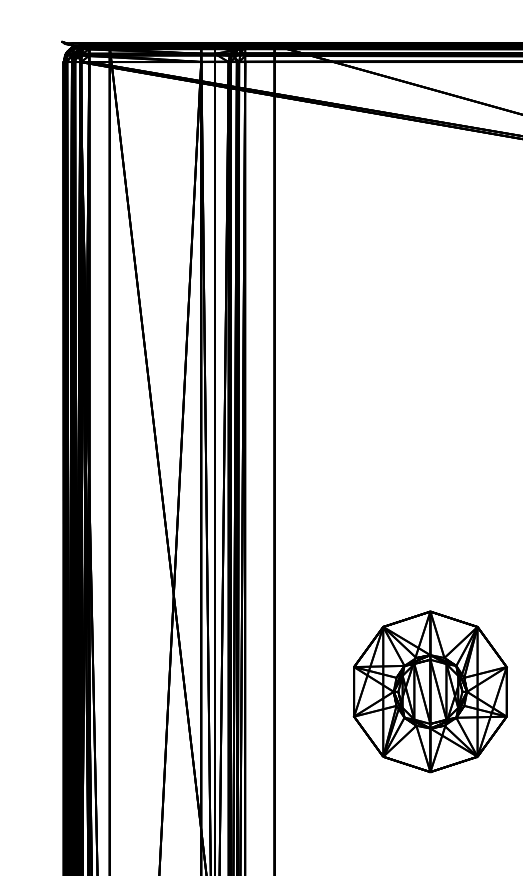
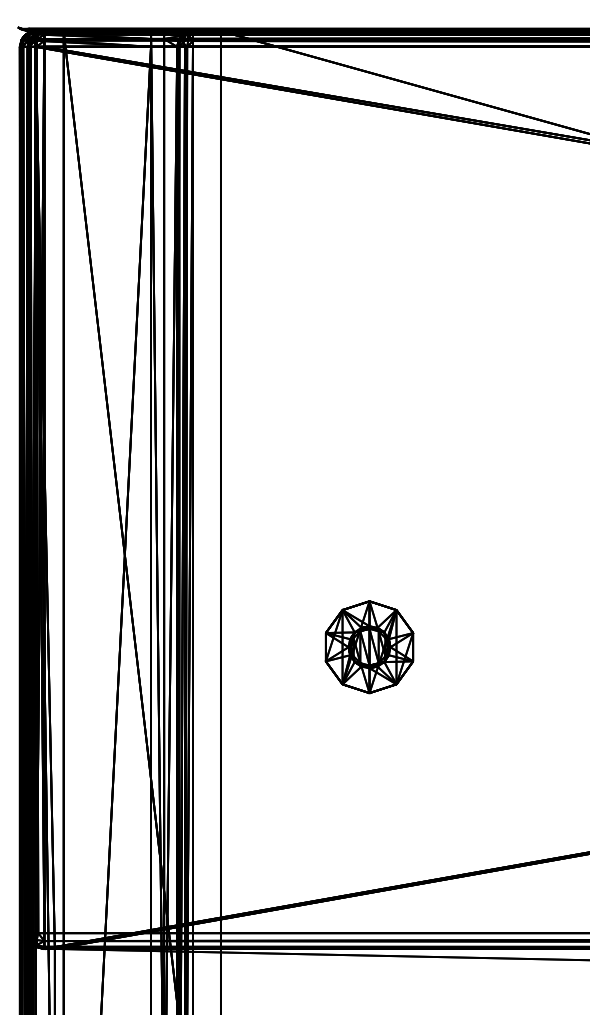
part: (430, 690) -> (369, 646), size x0.6

